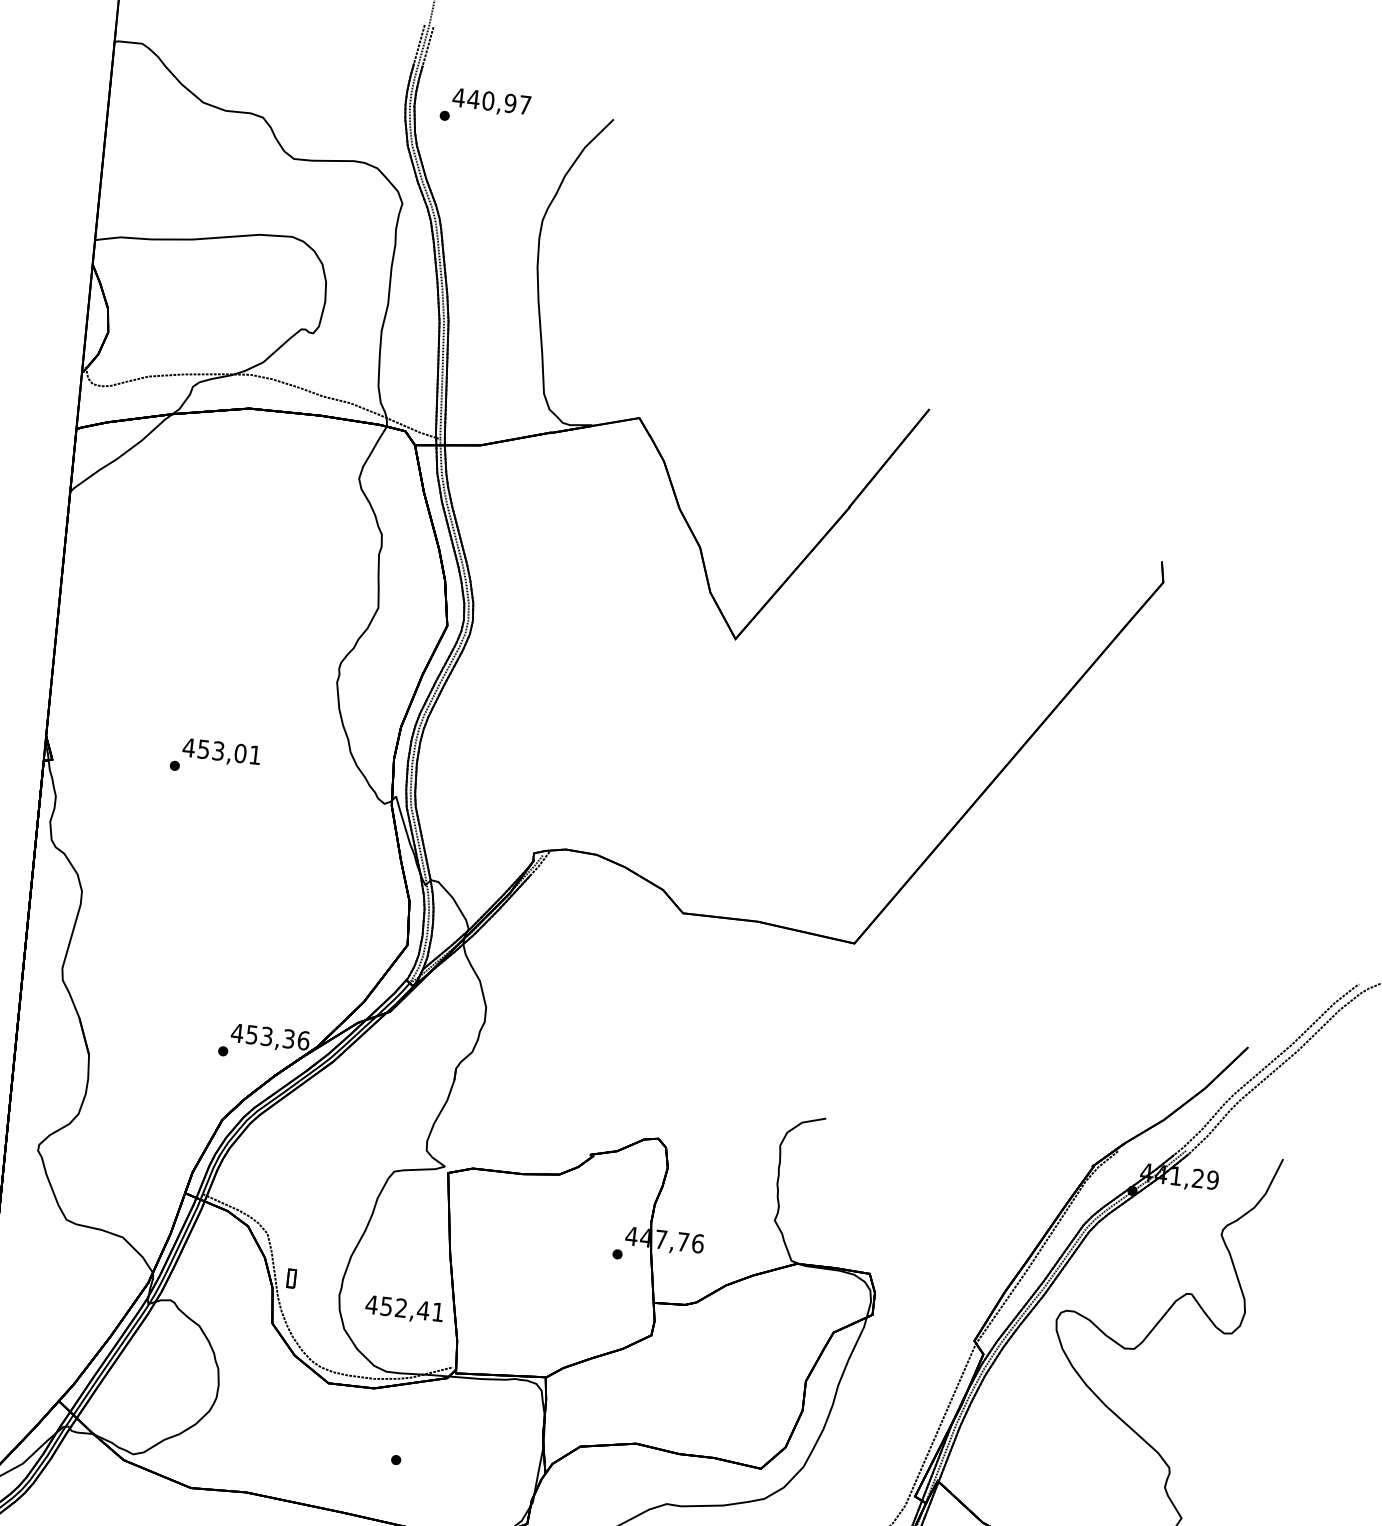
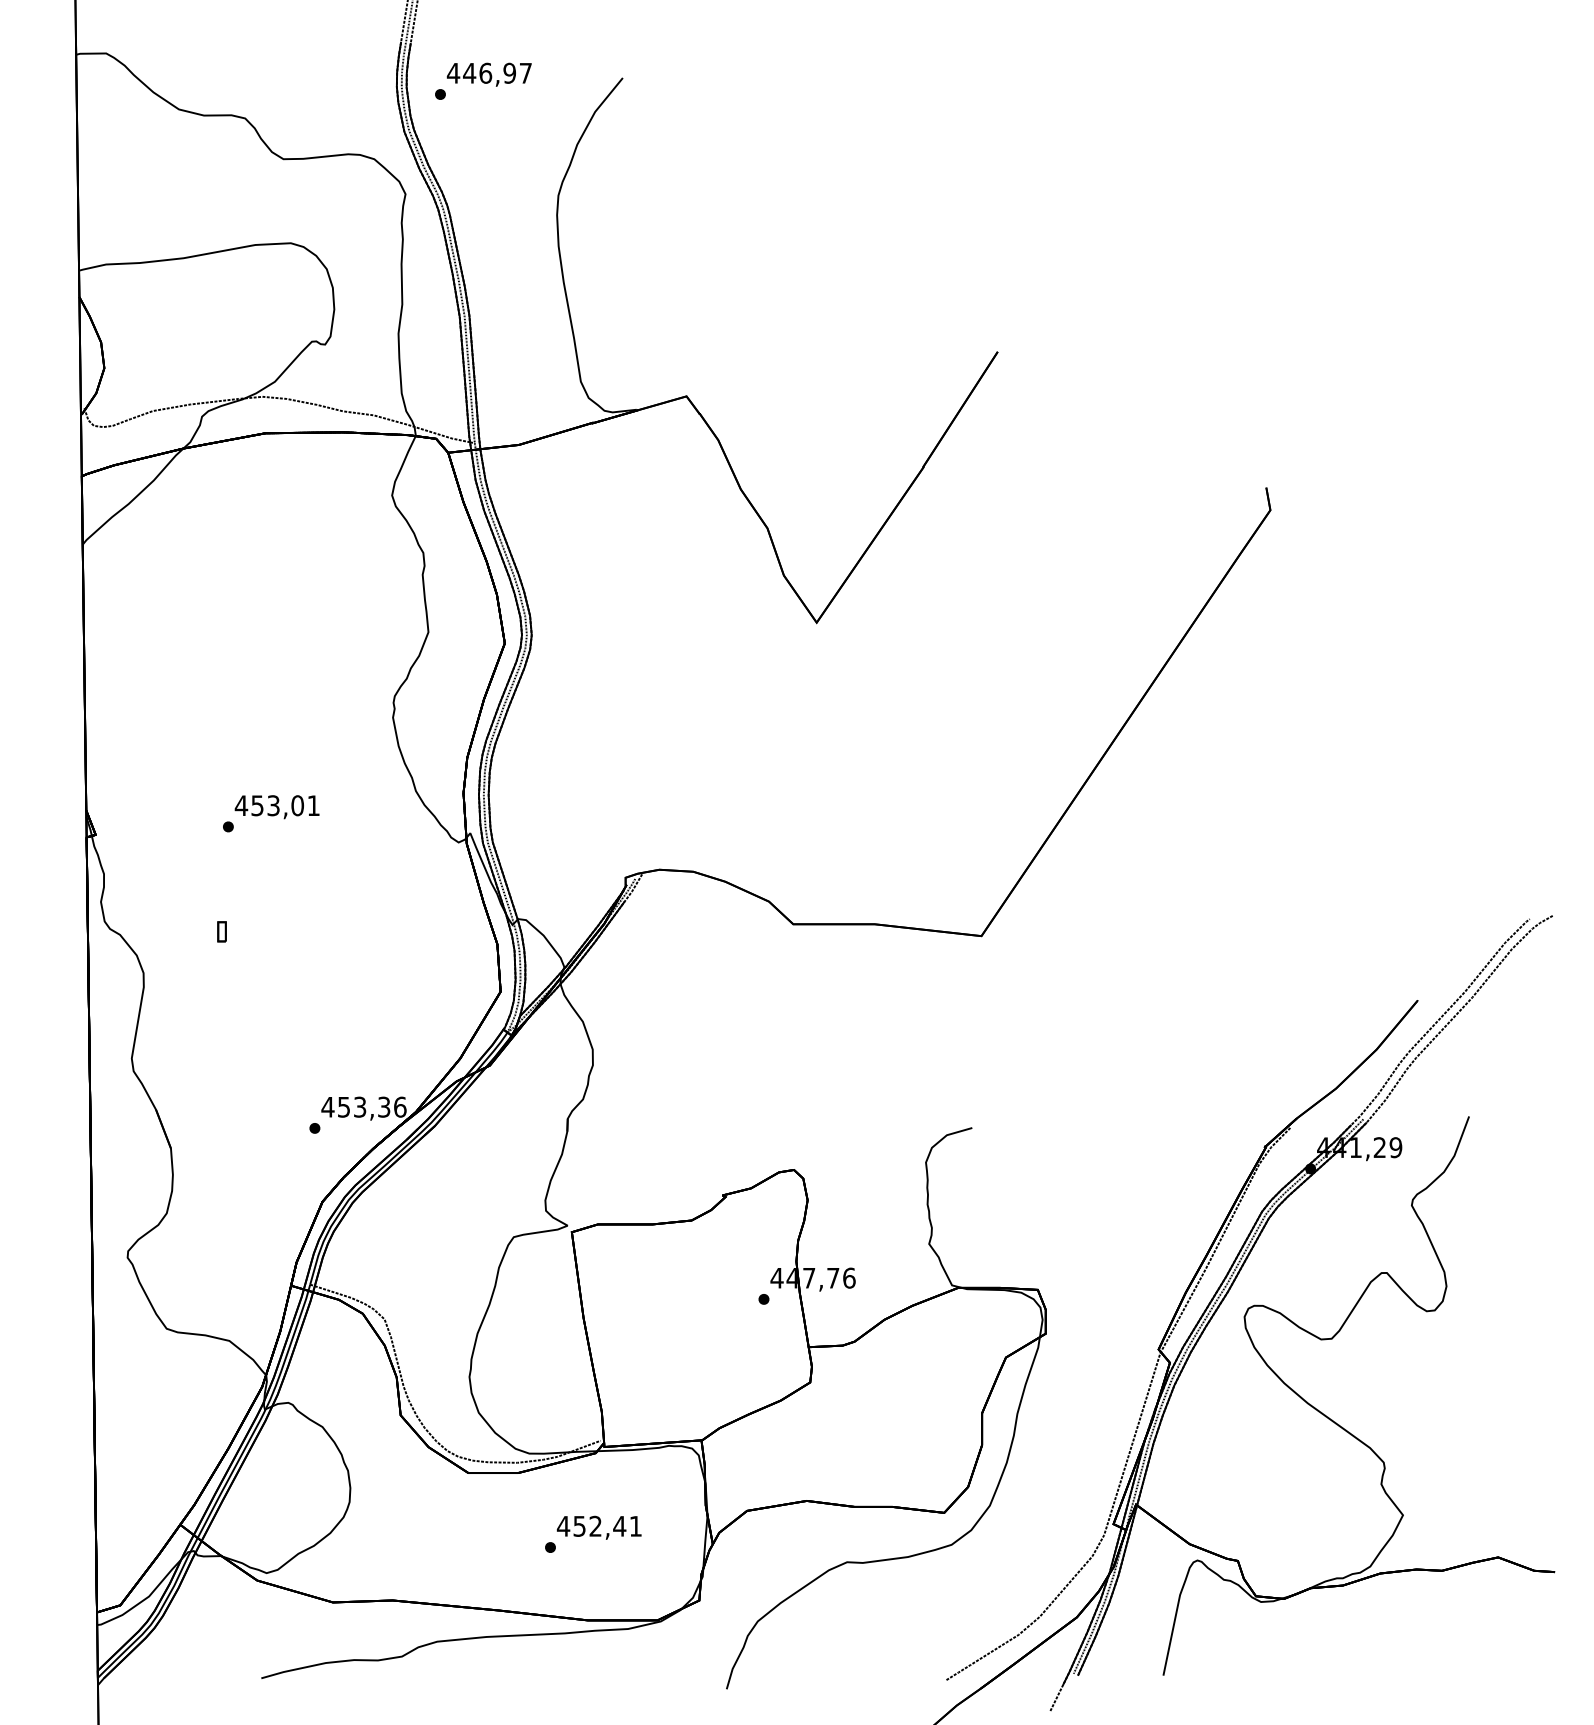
text: (488, 100) -> (485, 72), 440,97 -> 446,97
part: (291, 1278) -> (221, 931), moved
text: (403, 1309) -> (598, 1527), moved

